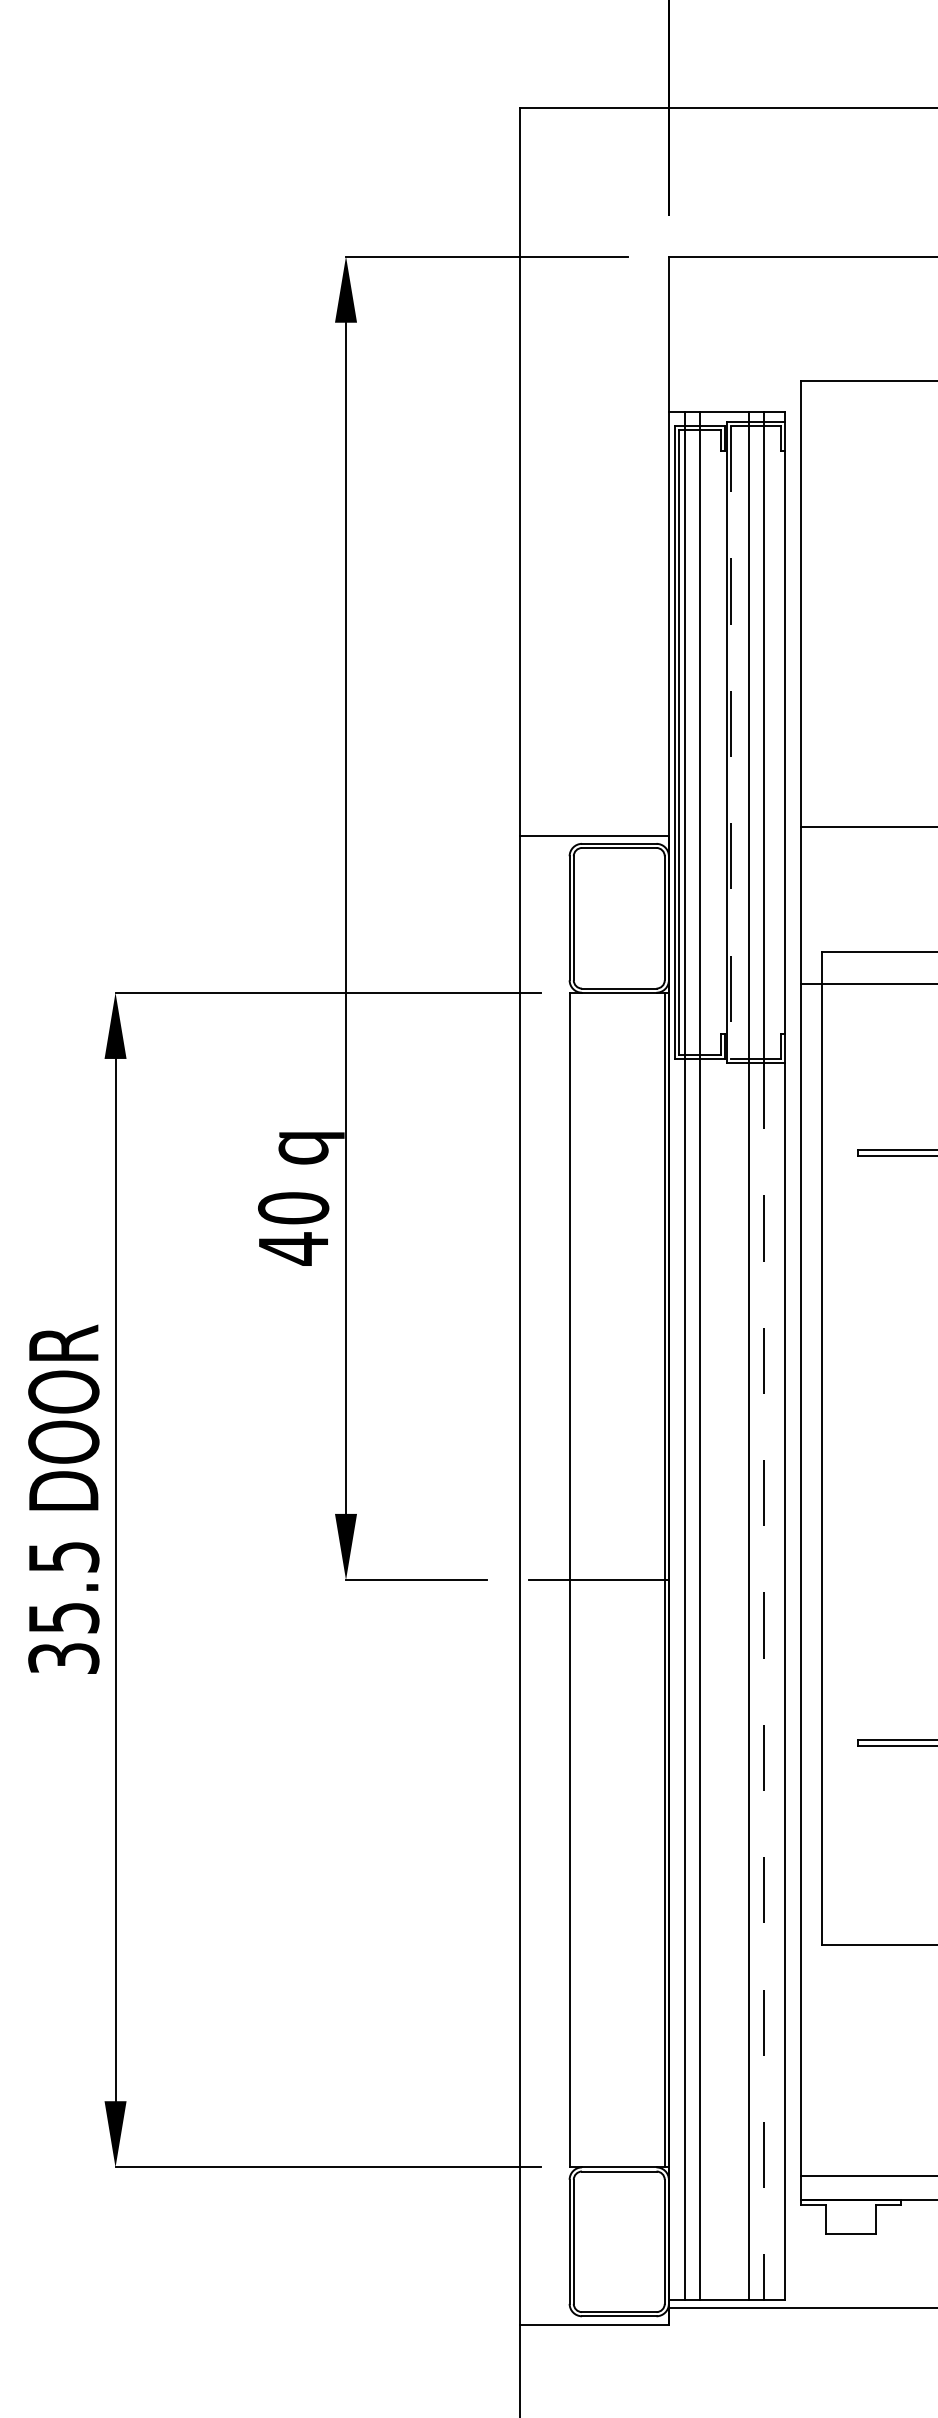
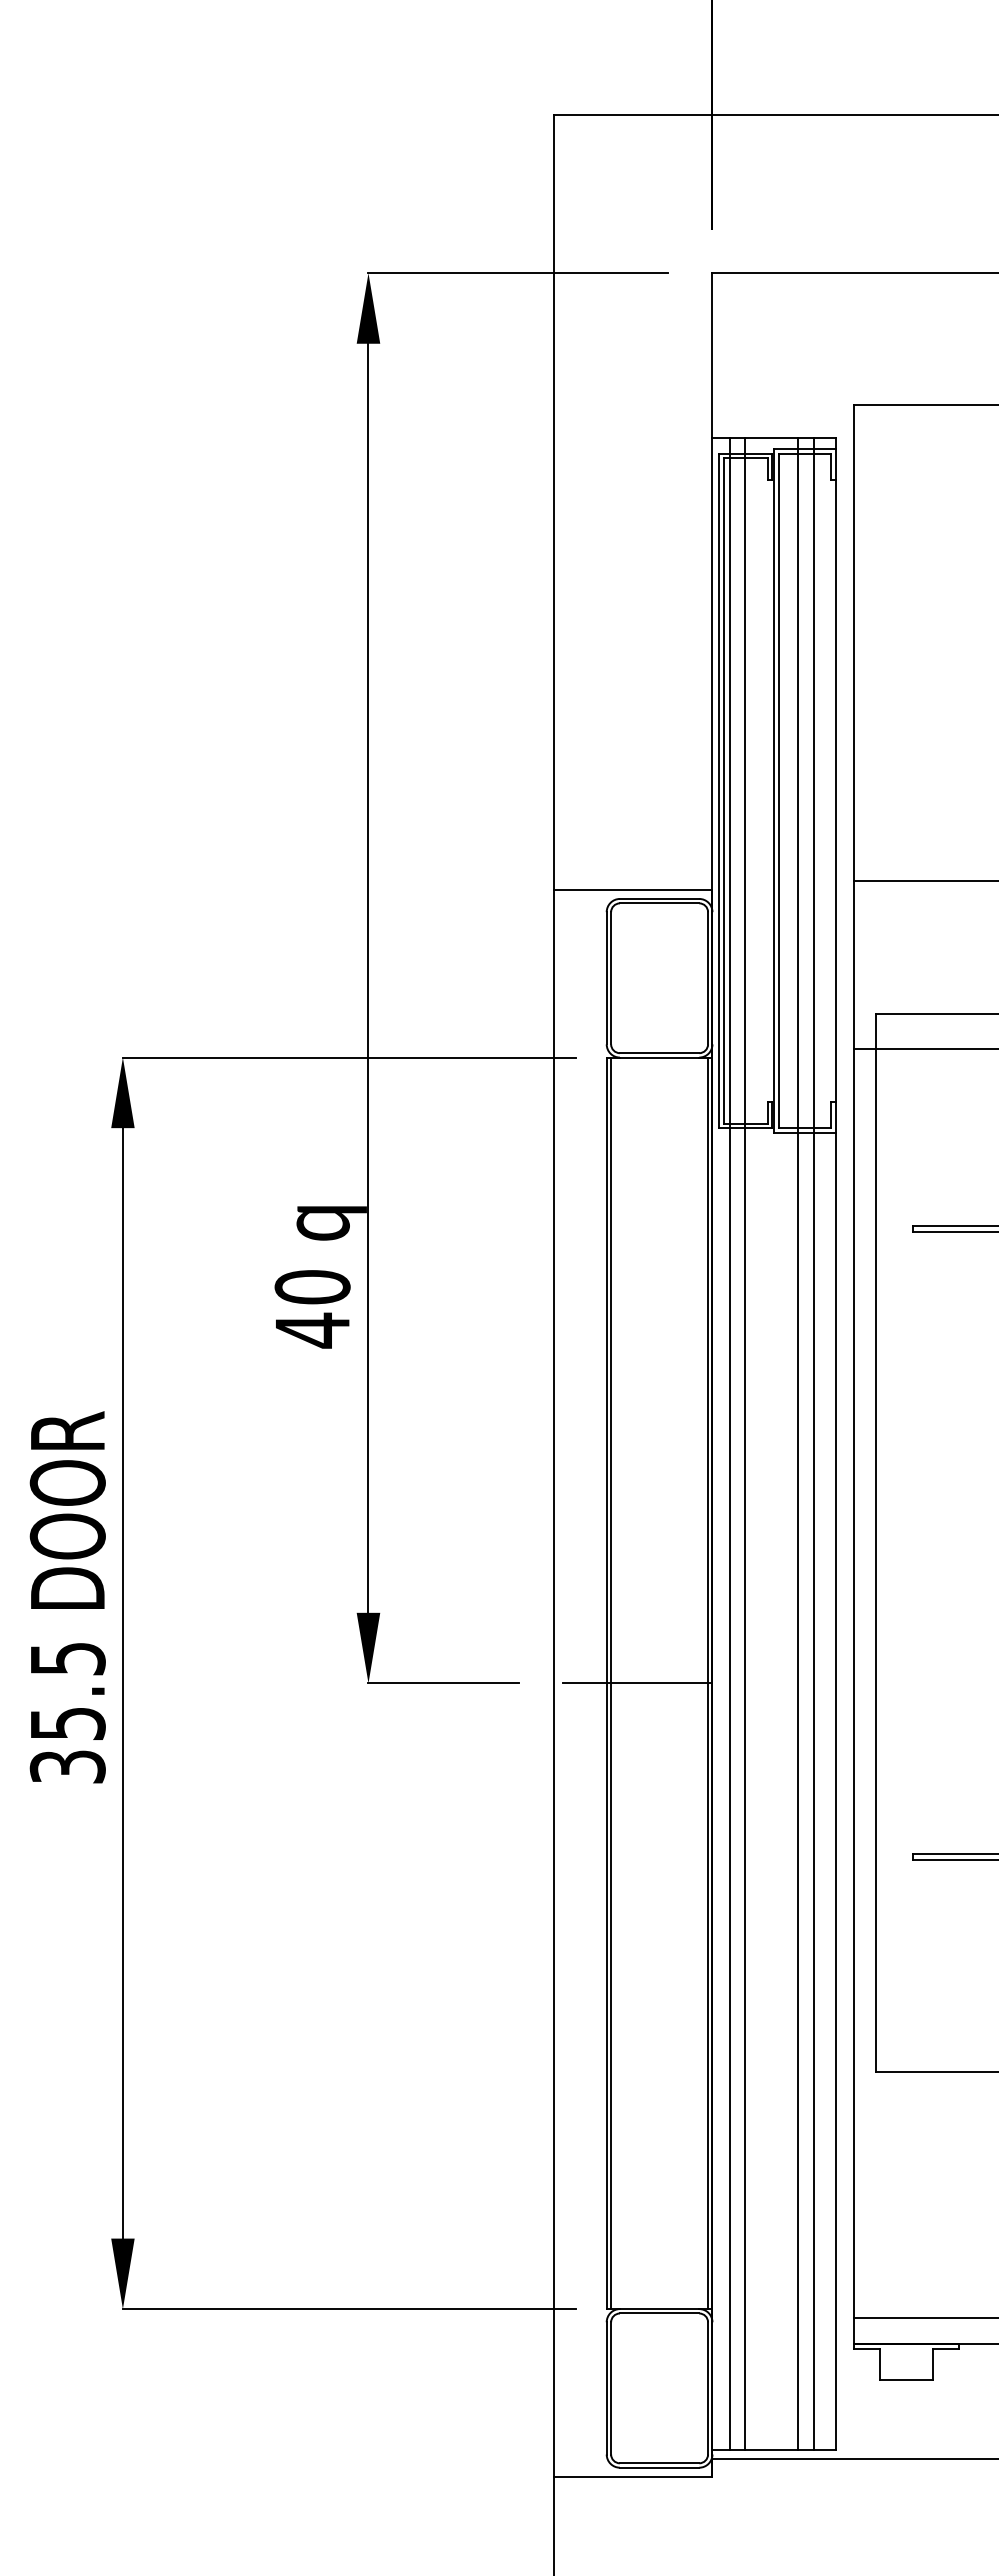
line: (730, 742) -> (778, 791), dashed -> solid
line: (574, 1580) -> (611, 1683), added
line: (763, 1681) -> (813, 1791), dashed -> solid

